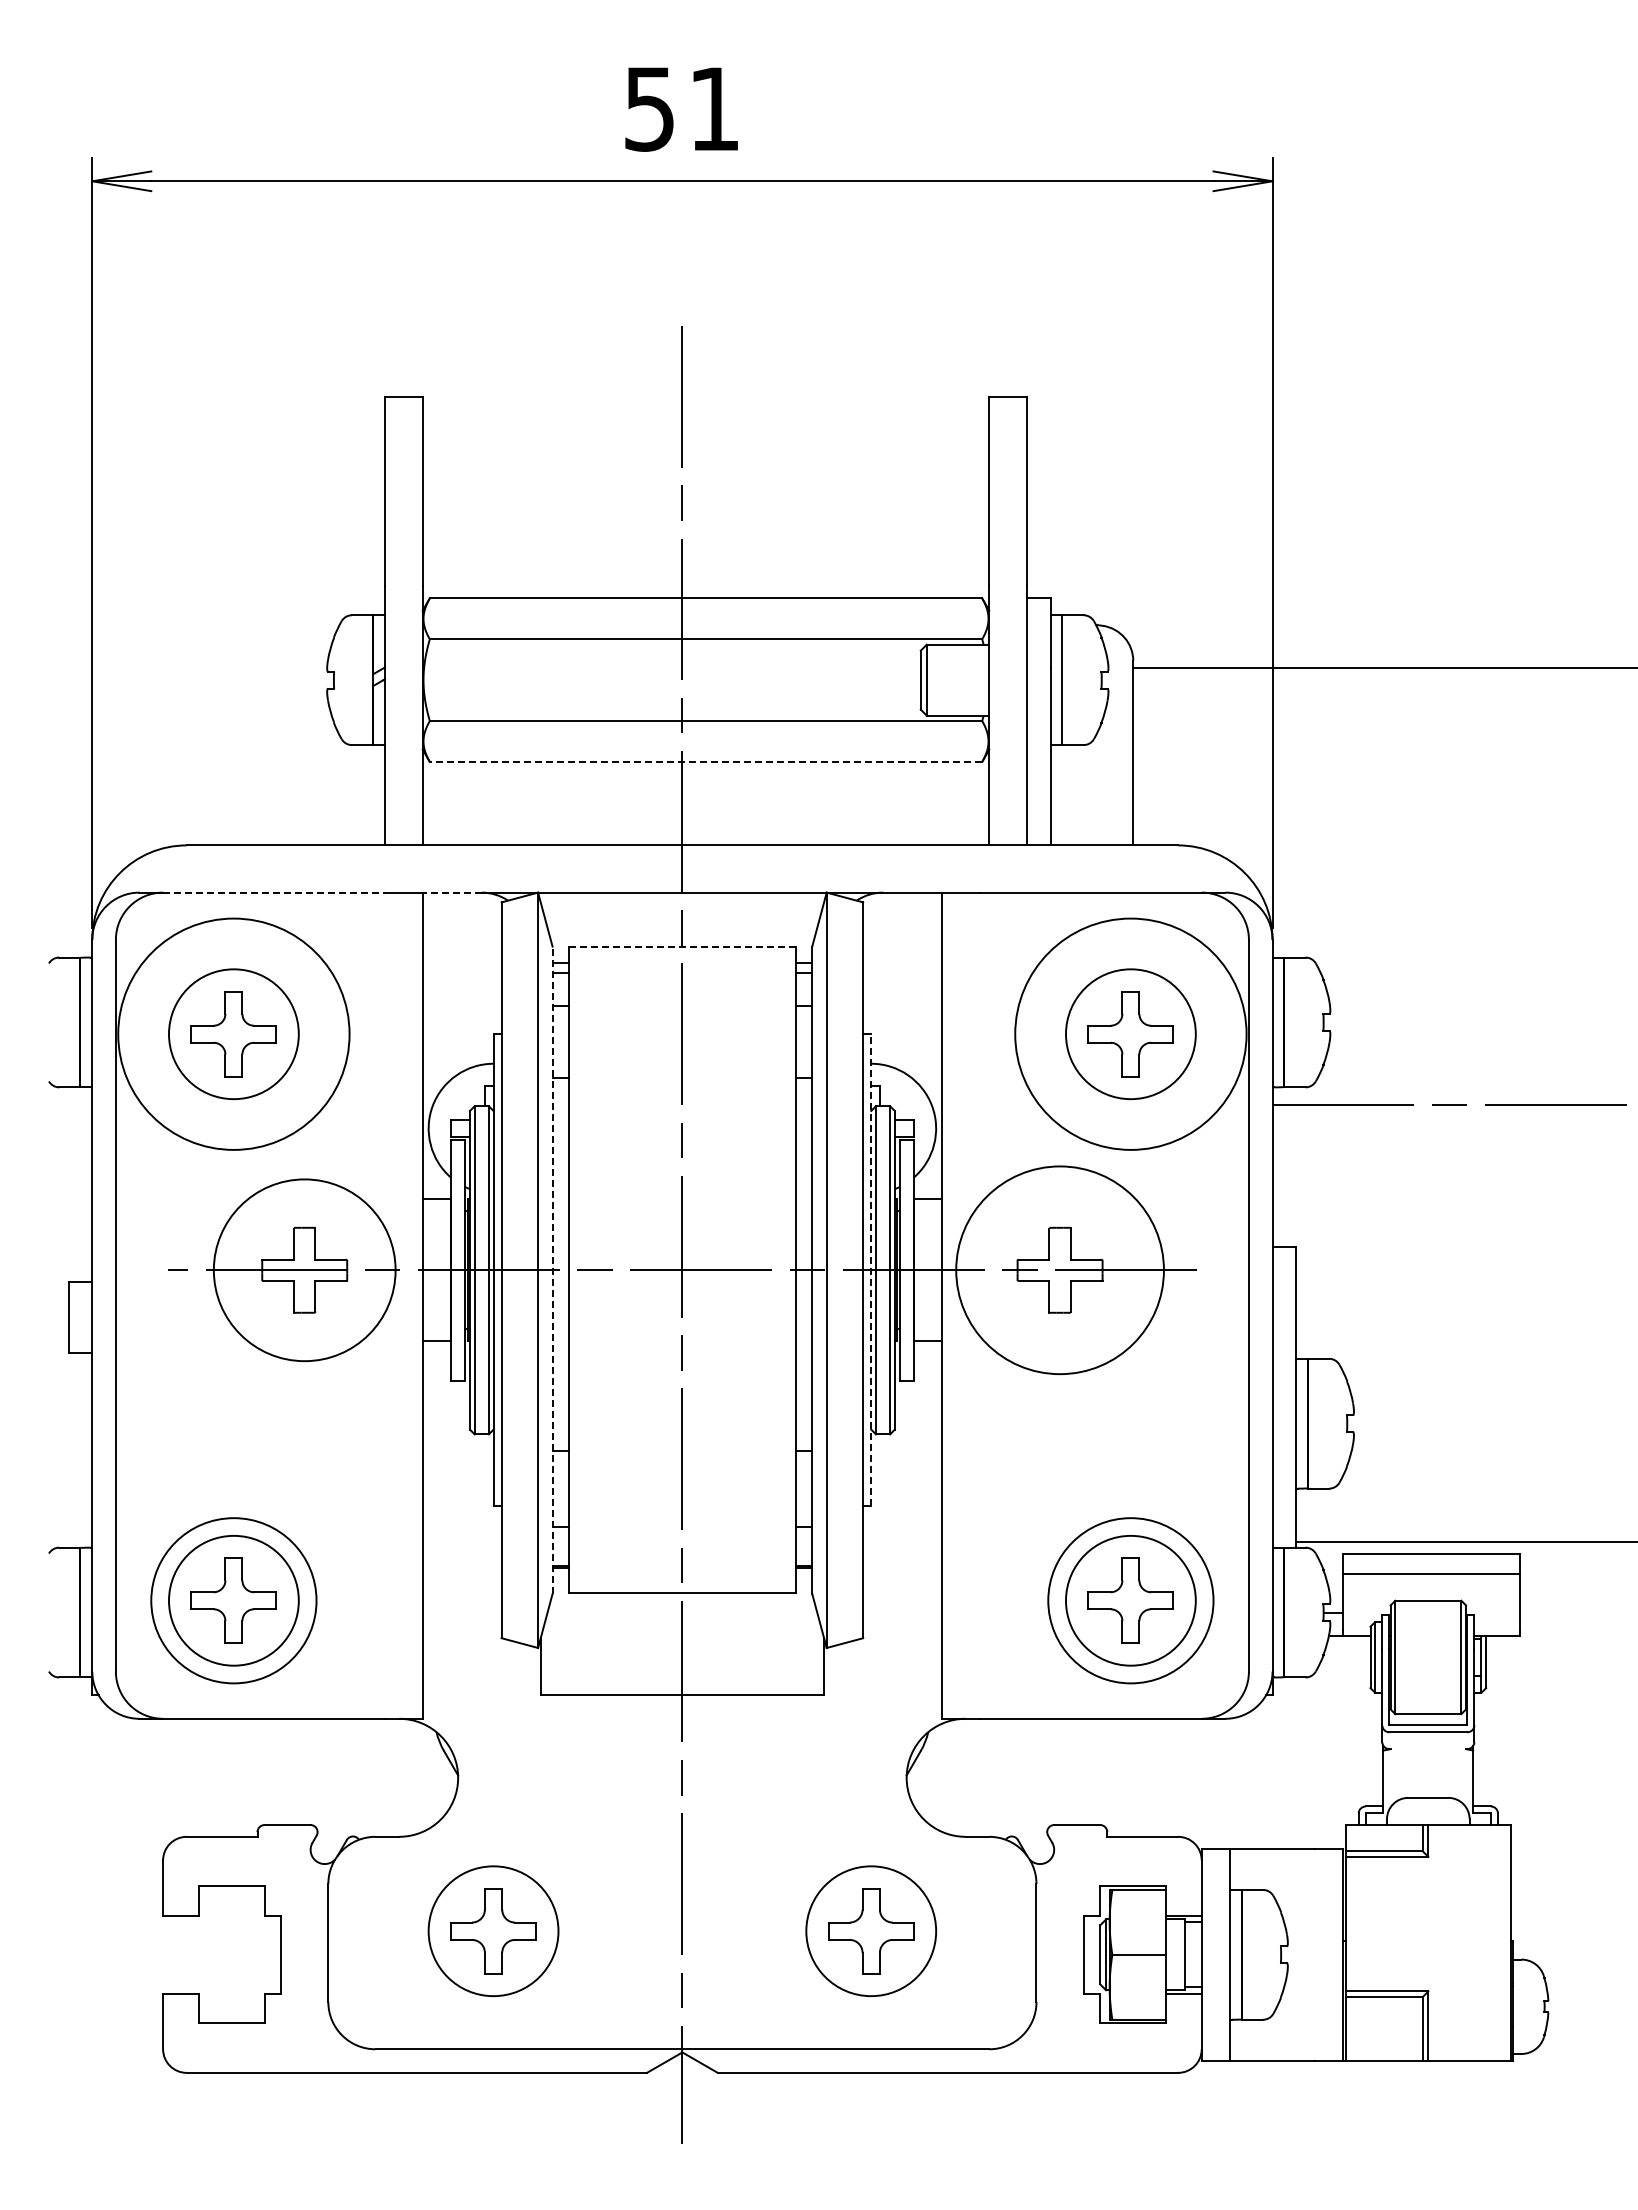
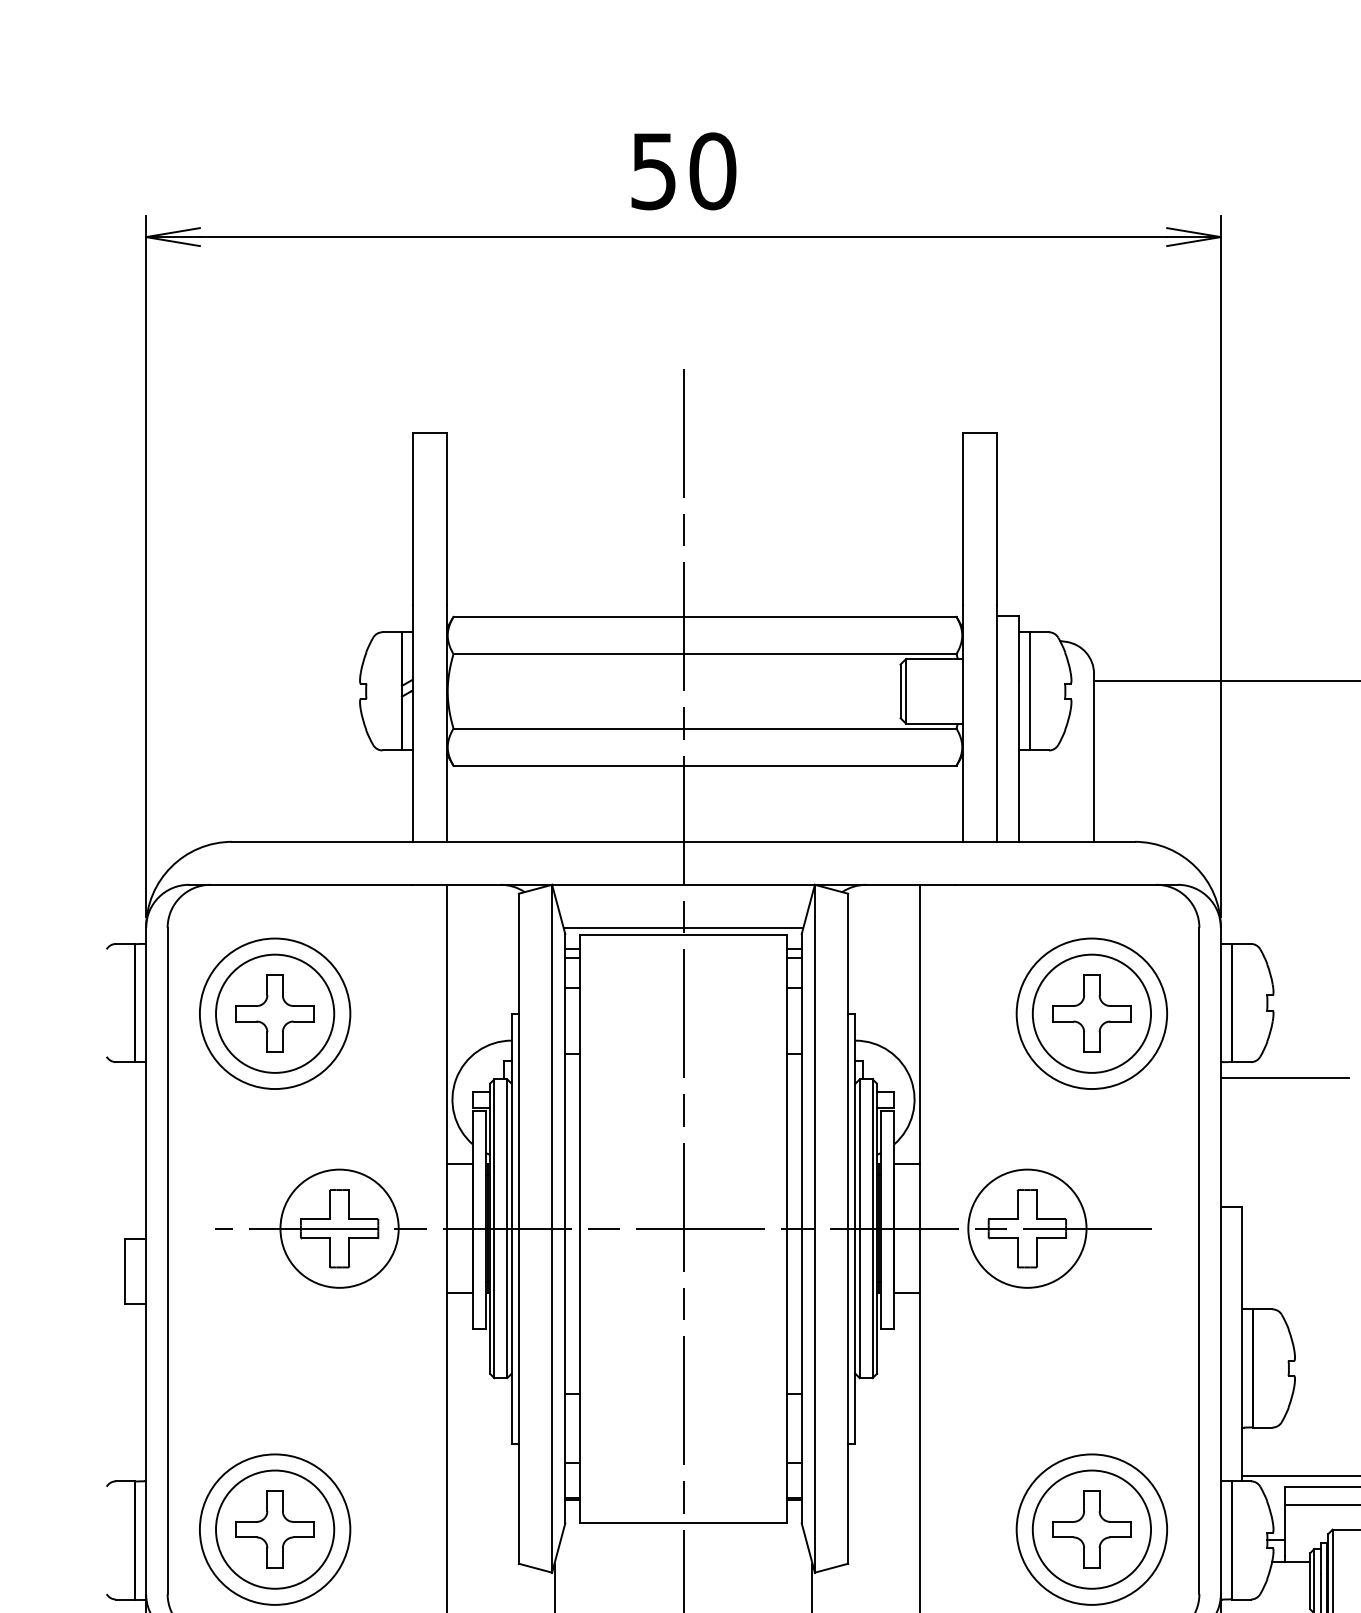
text: (714, 108) -> (712, 170), 51 -> 50
line: (705, 761) -> (704, 765), dashed -> solid
line: (273, 892) -> (311, 884), dashed -> solid
line: (452, 892) -> (474, 884), dashed -> solid
line: (682, 939) -> (683, 927), added
line: (681, 947) -> (682, 934), dashed -> solid
circle: (233, 1033) -> (274, 1013), size x0.71
circle: (1130, 1033) -> (1091, 1013), size x0.71
line: (871, 1269) -> (855, 1228), dashed -> solid
circle: (304, 1270) -> (339, 1228), size x0.71
line: (552, 1270) -> (565, 1228), dashed -> solid
circle: (1060, 1270) -> (1027, 1228), size x0.62

